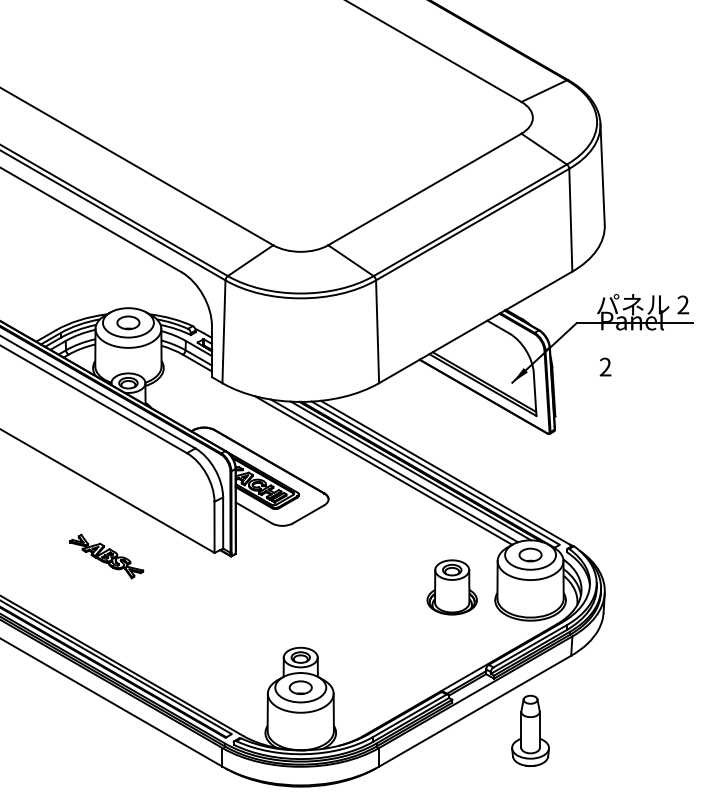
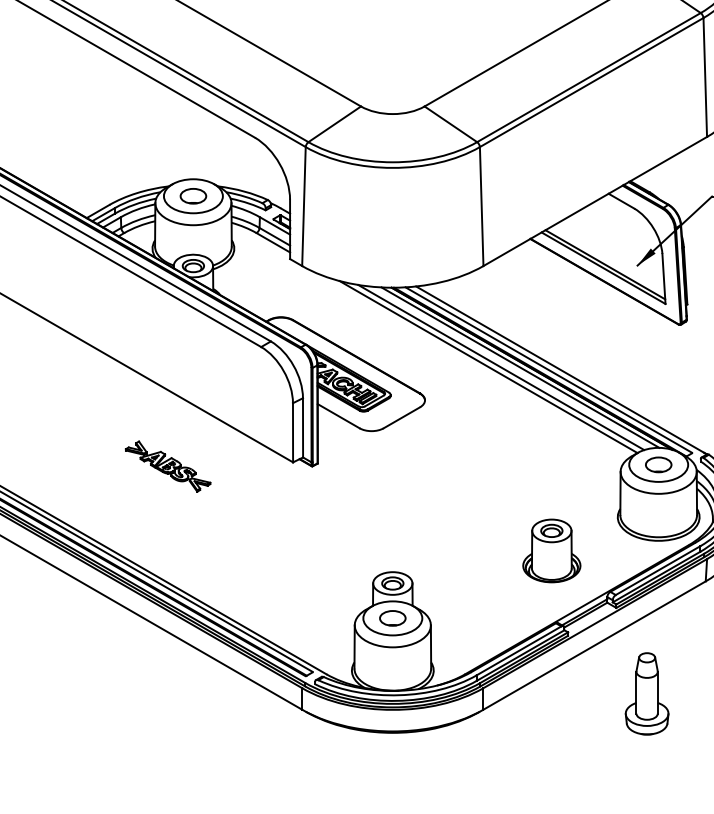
part: (451, 587) -> (551, 551), moved
part: (530, 730) -> (647, 693), moved

